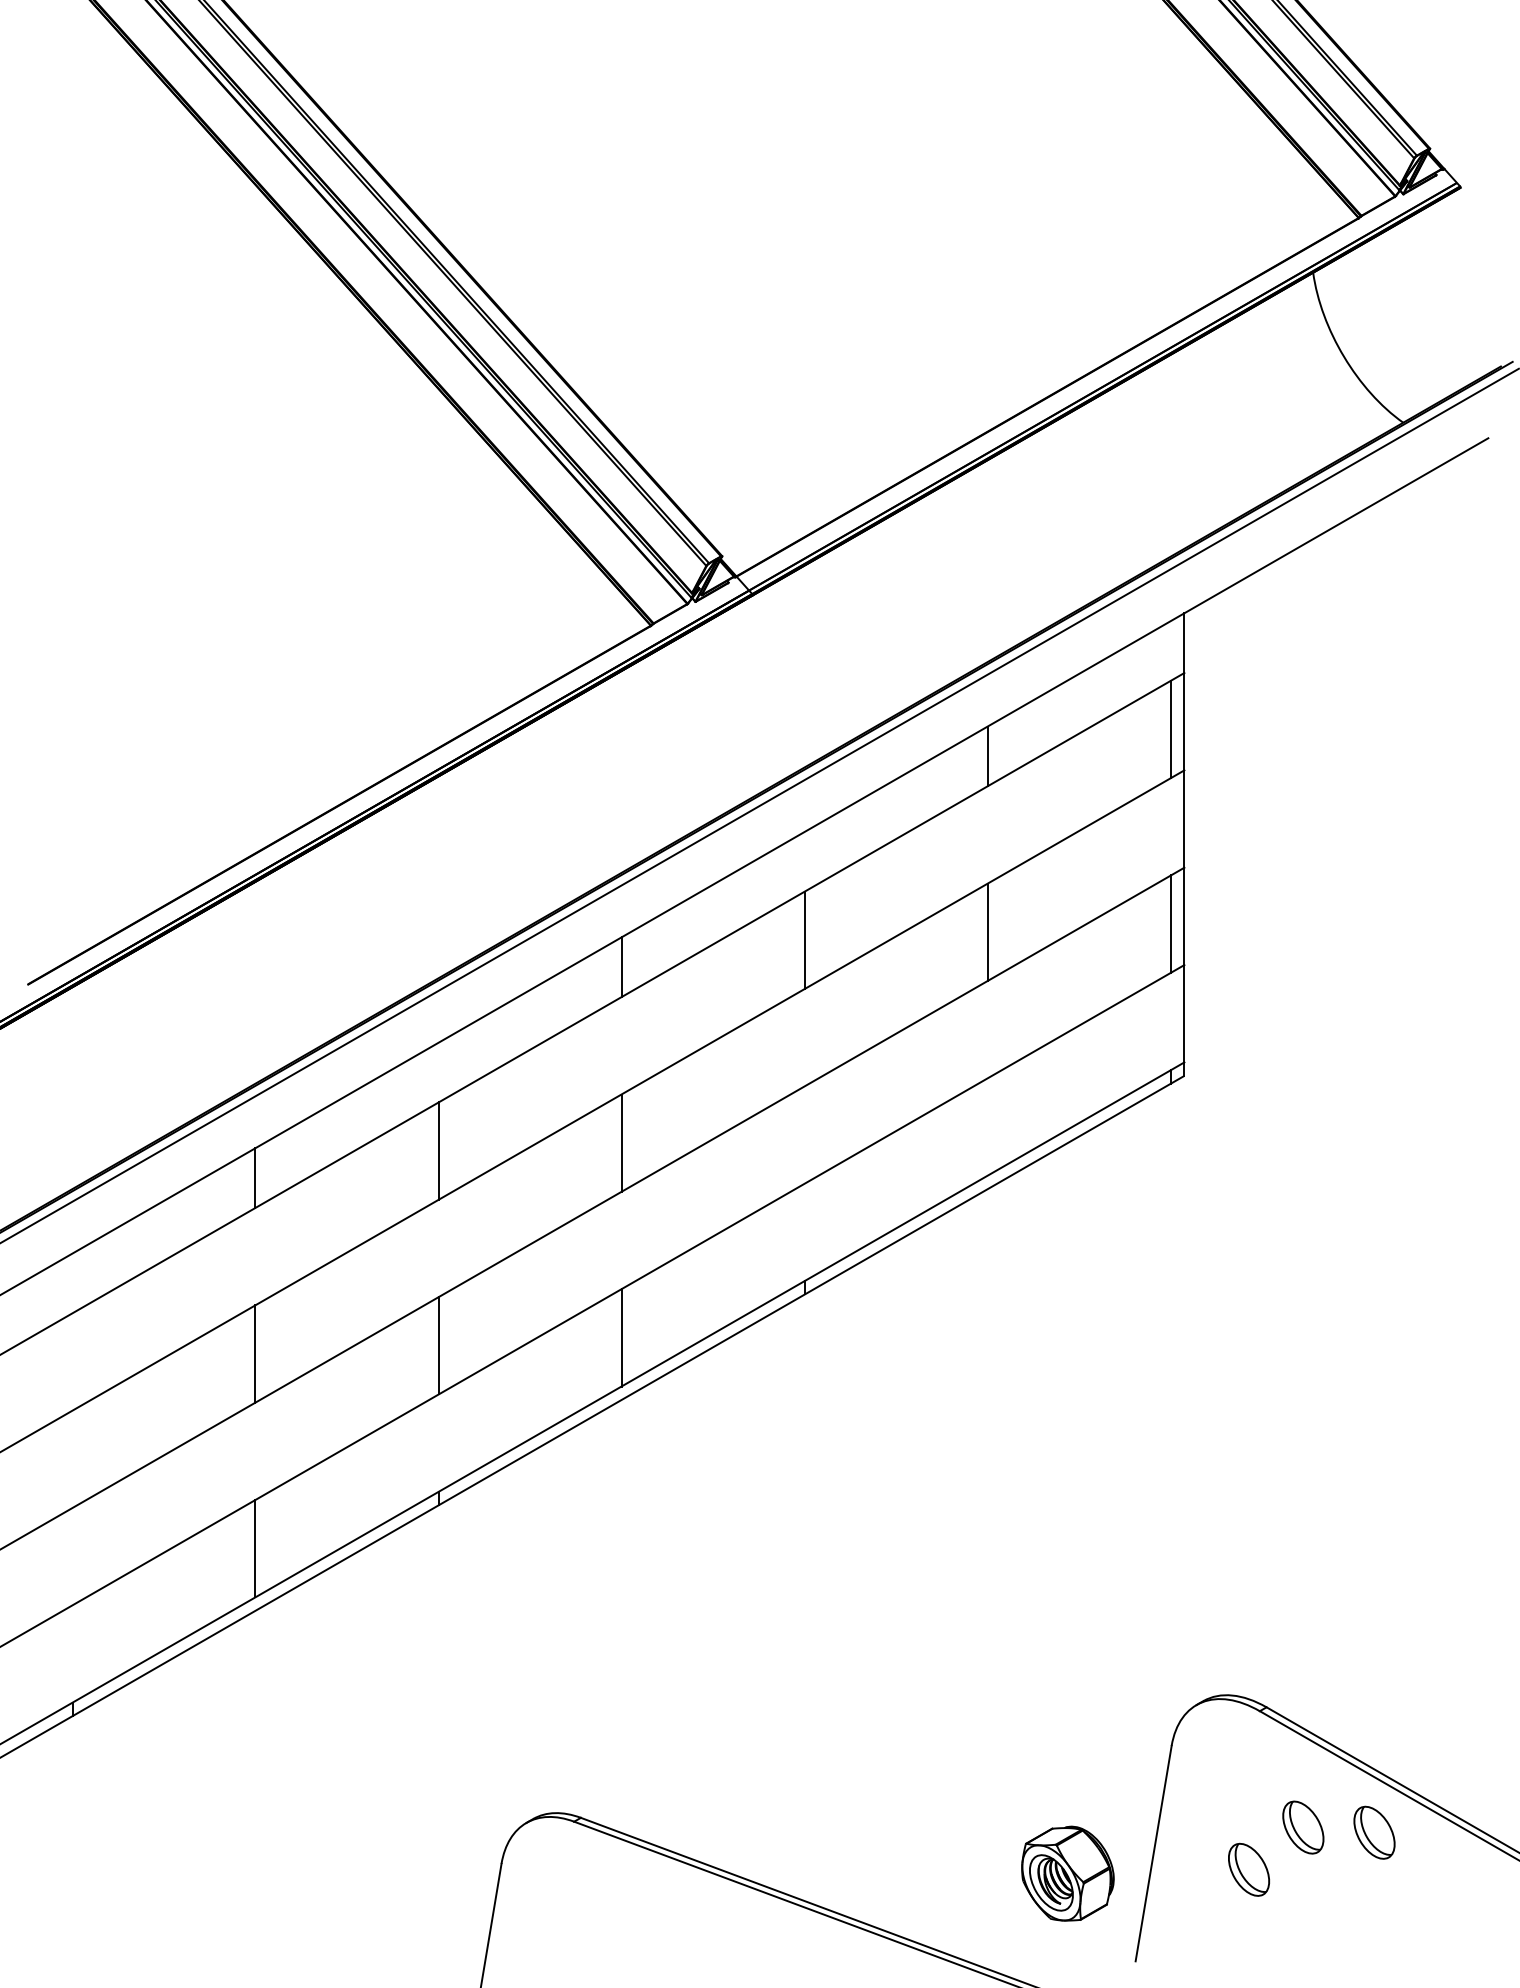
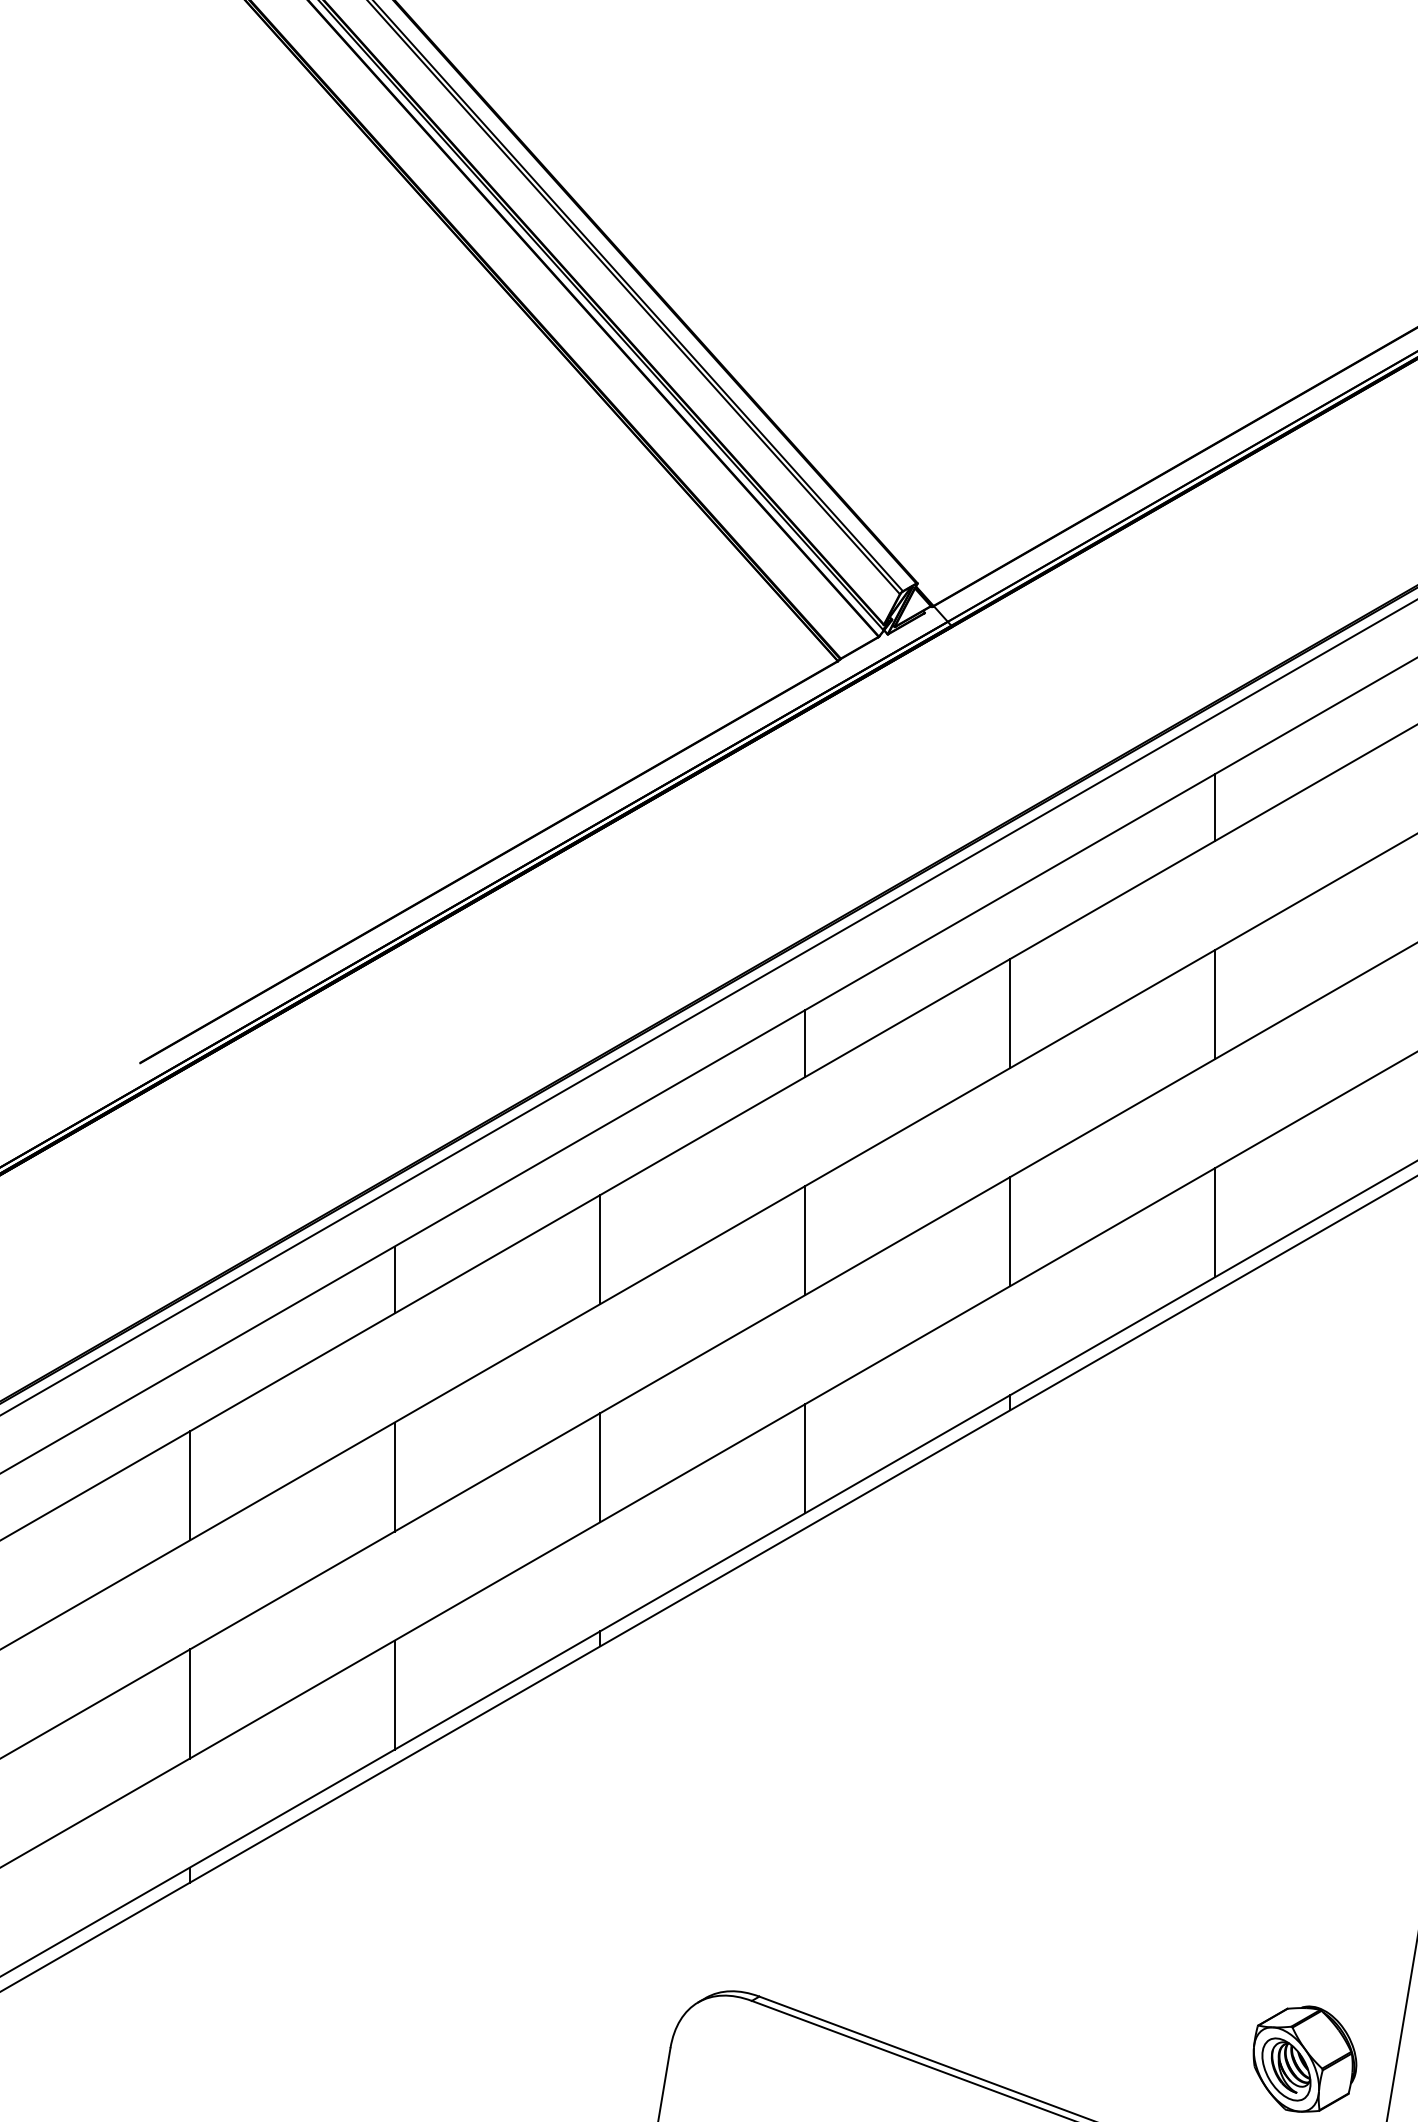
line: (987, 1126) -> (1214, 1222), added
line: (804, 1134) -> (1009, 1231), added
line: (72, 1361) -> (189, 1485), added
line: (72, 1556) -> (189, 1703), added

